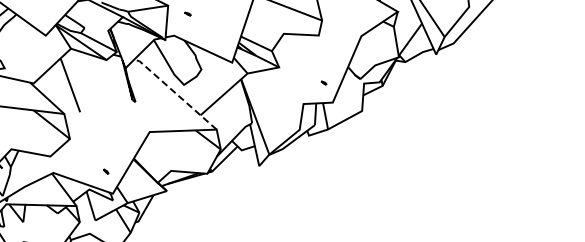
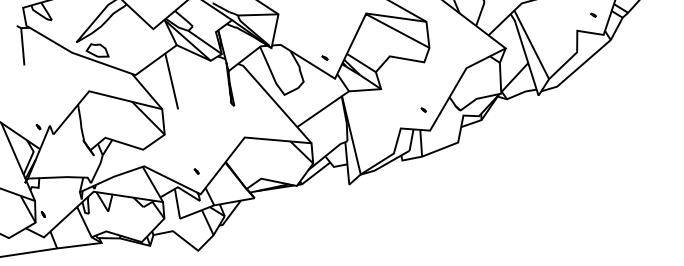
part: (187, 13) -> (324, 57), moved
line: (174, 92) -> (274, 101), dashed -> solid

